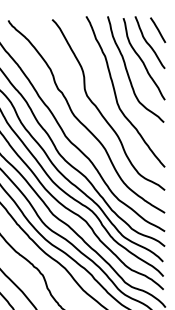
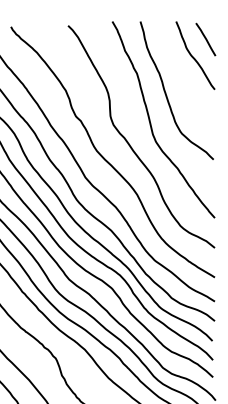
curve: (142, 59) -> (185, 77), removed

